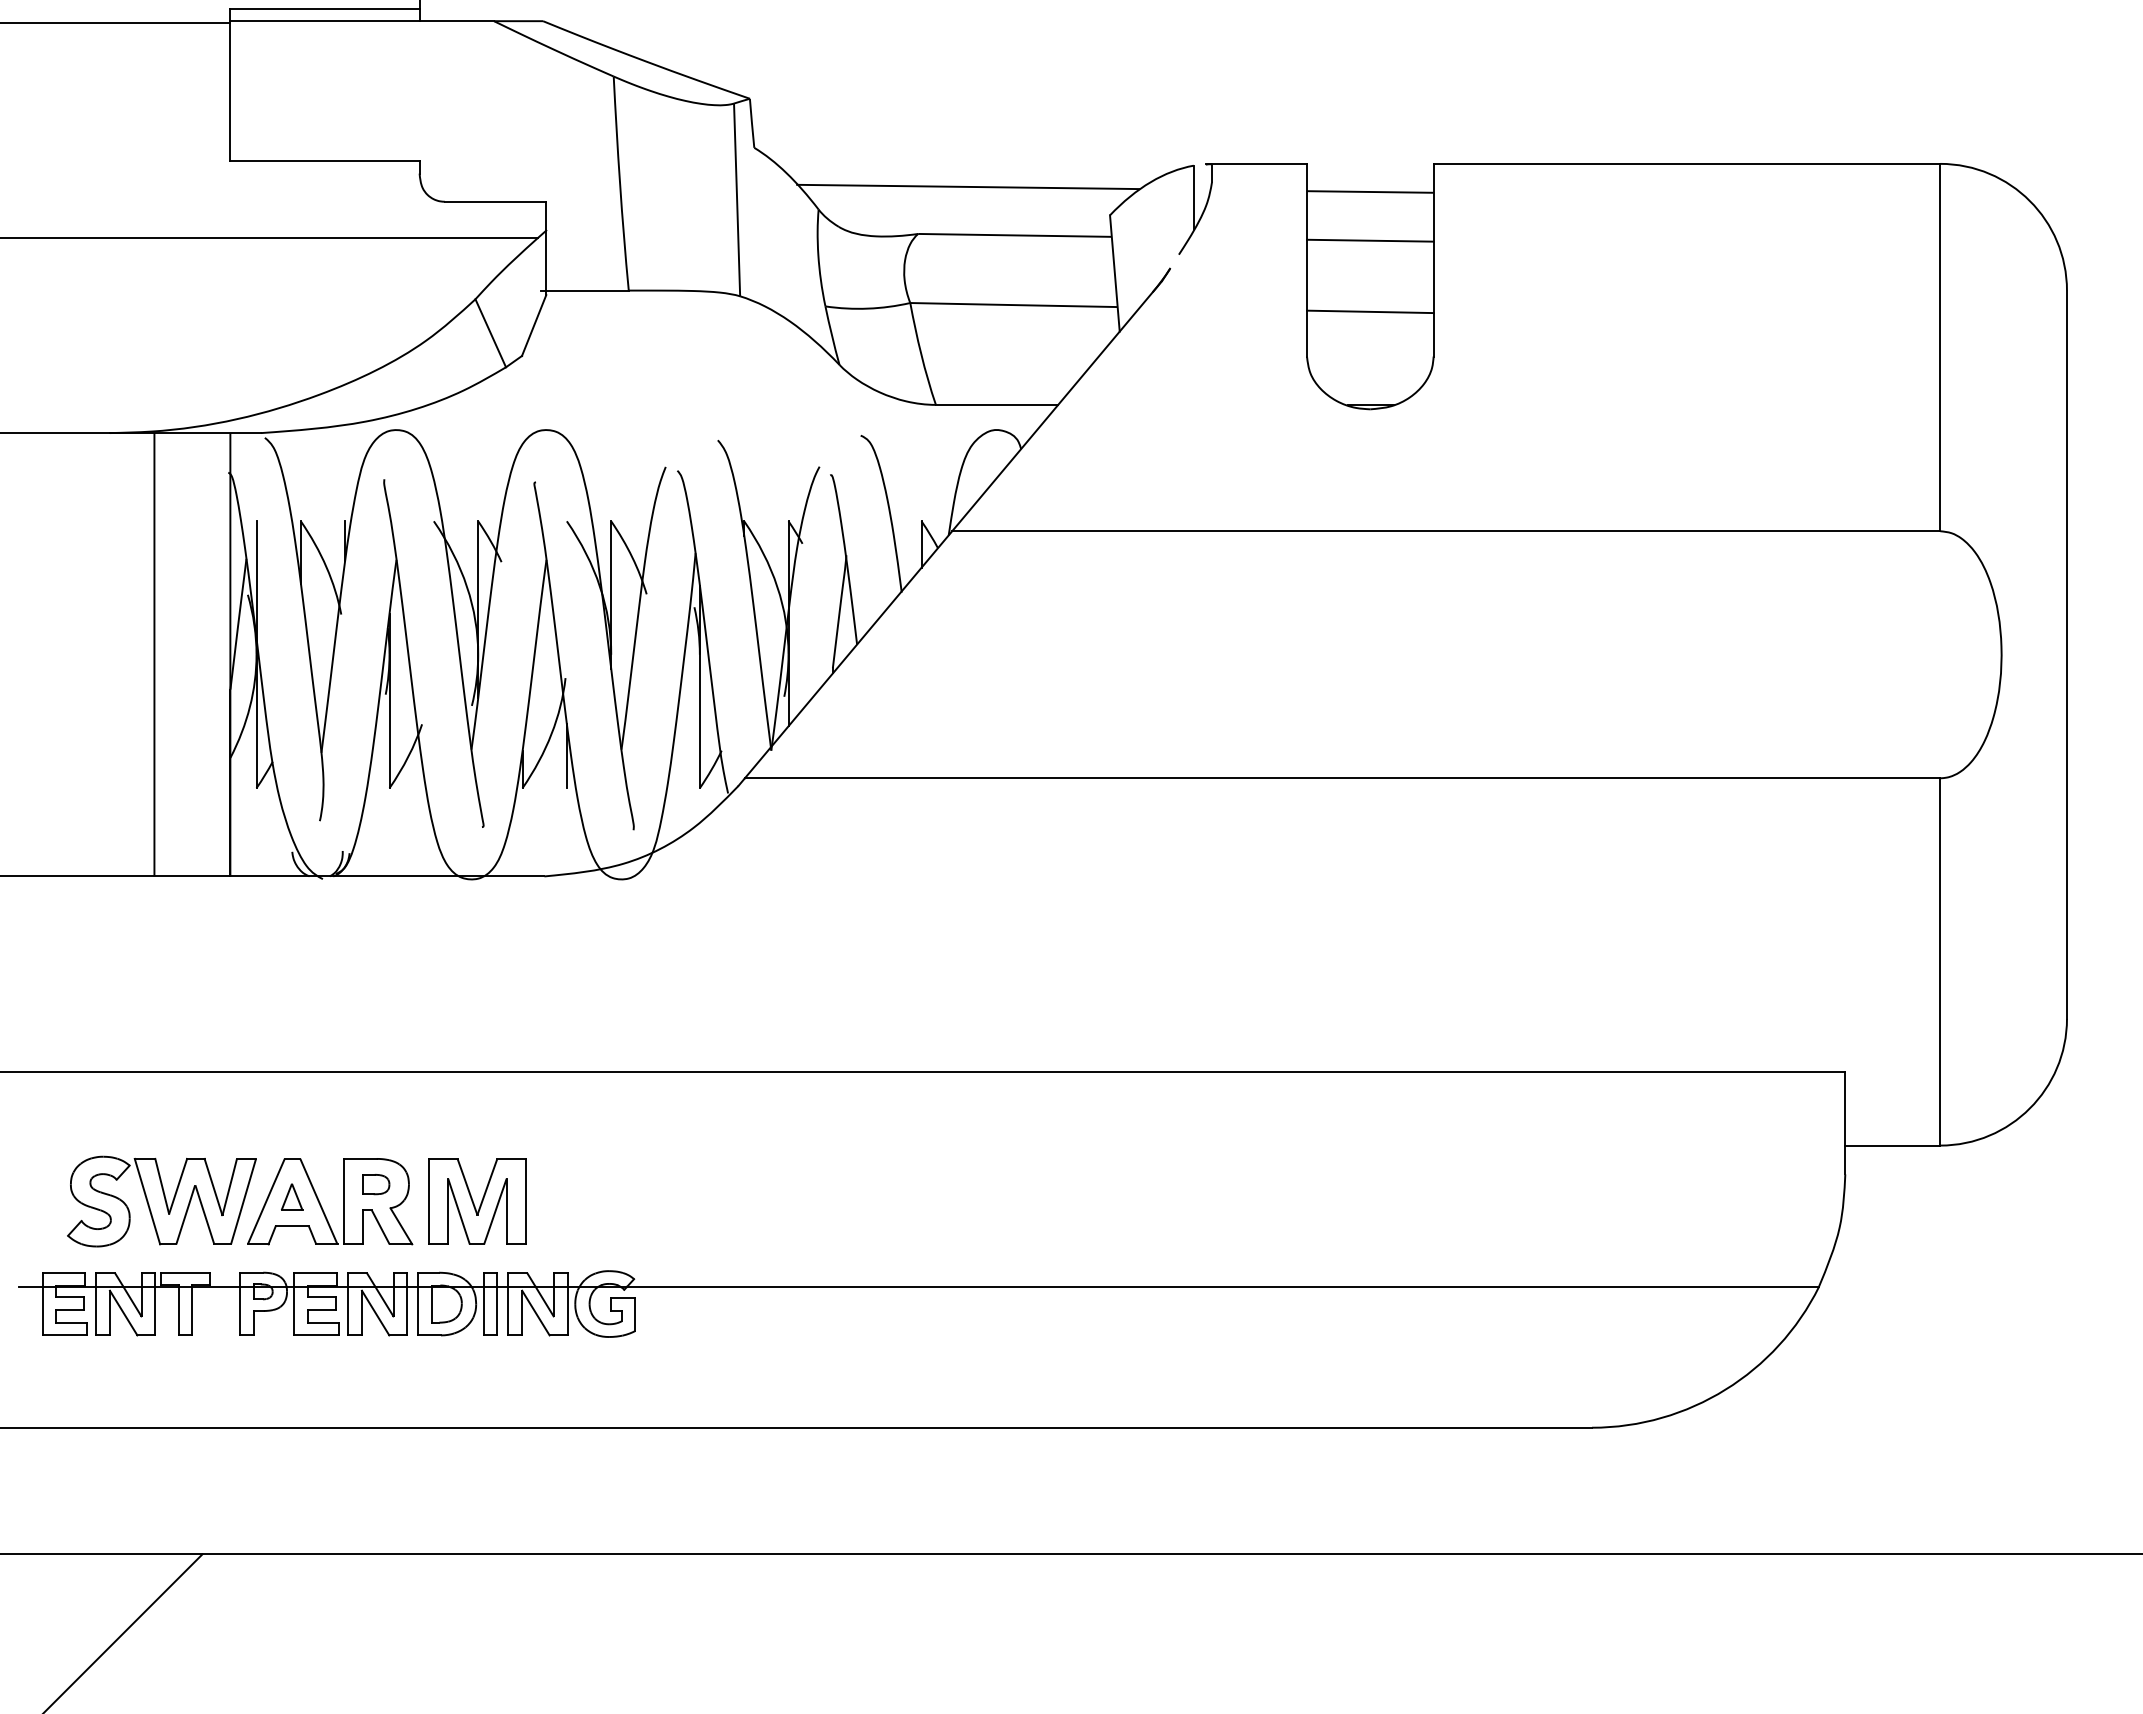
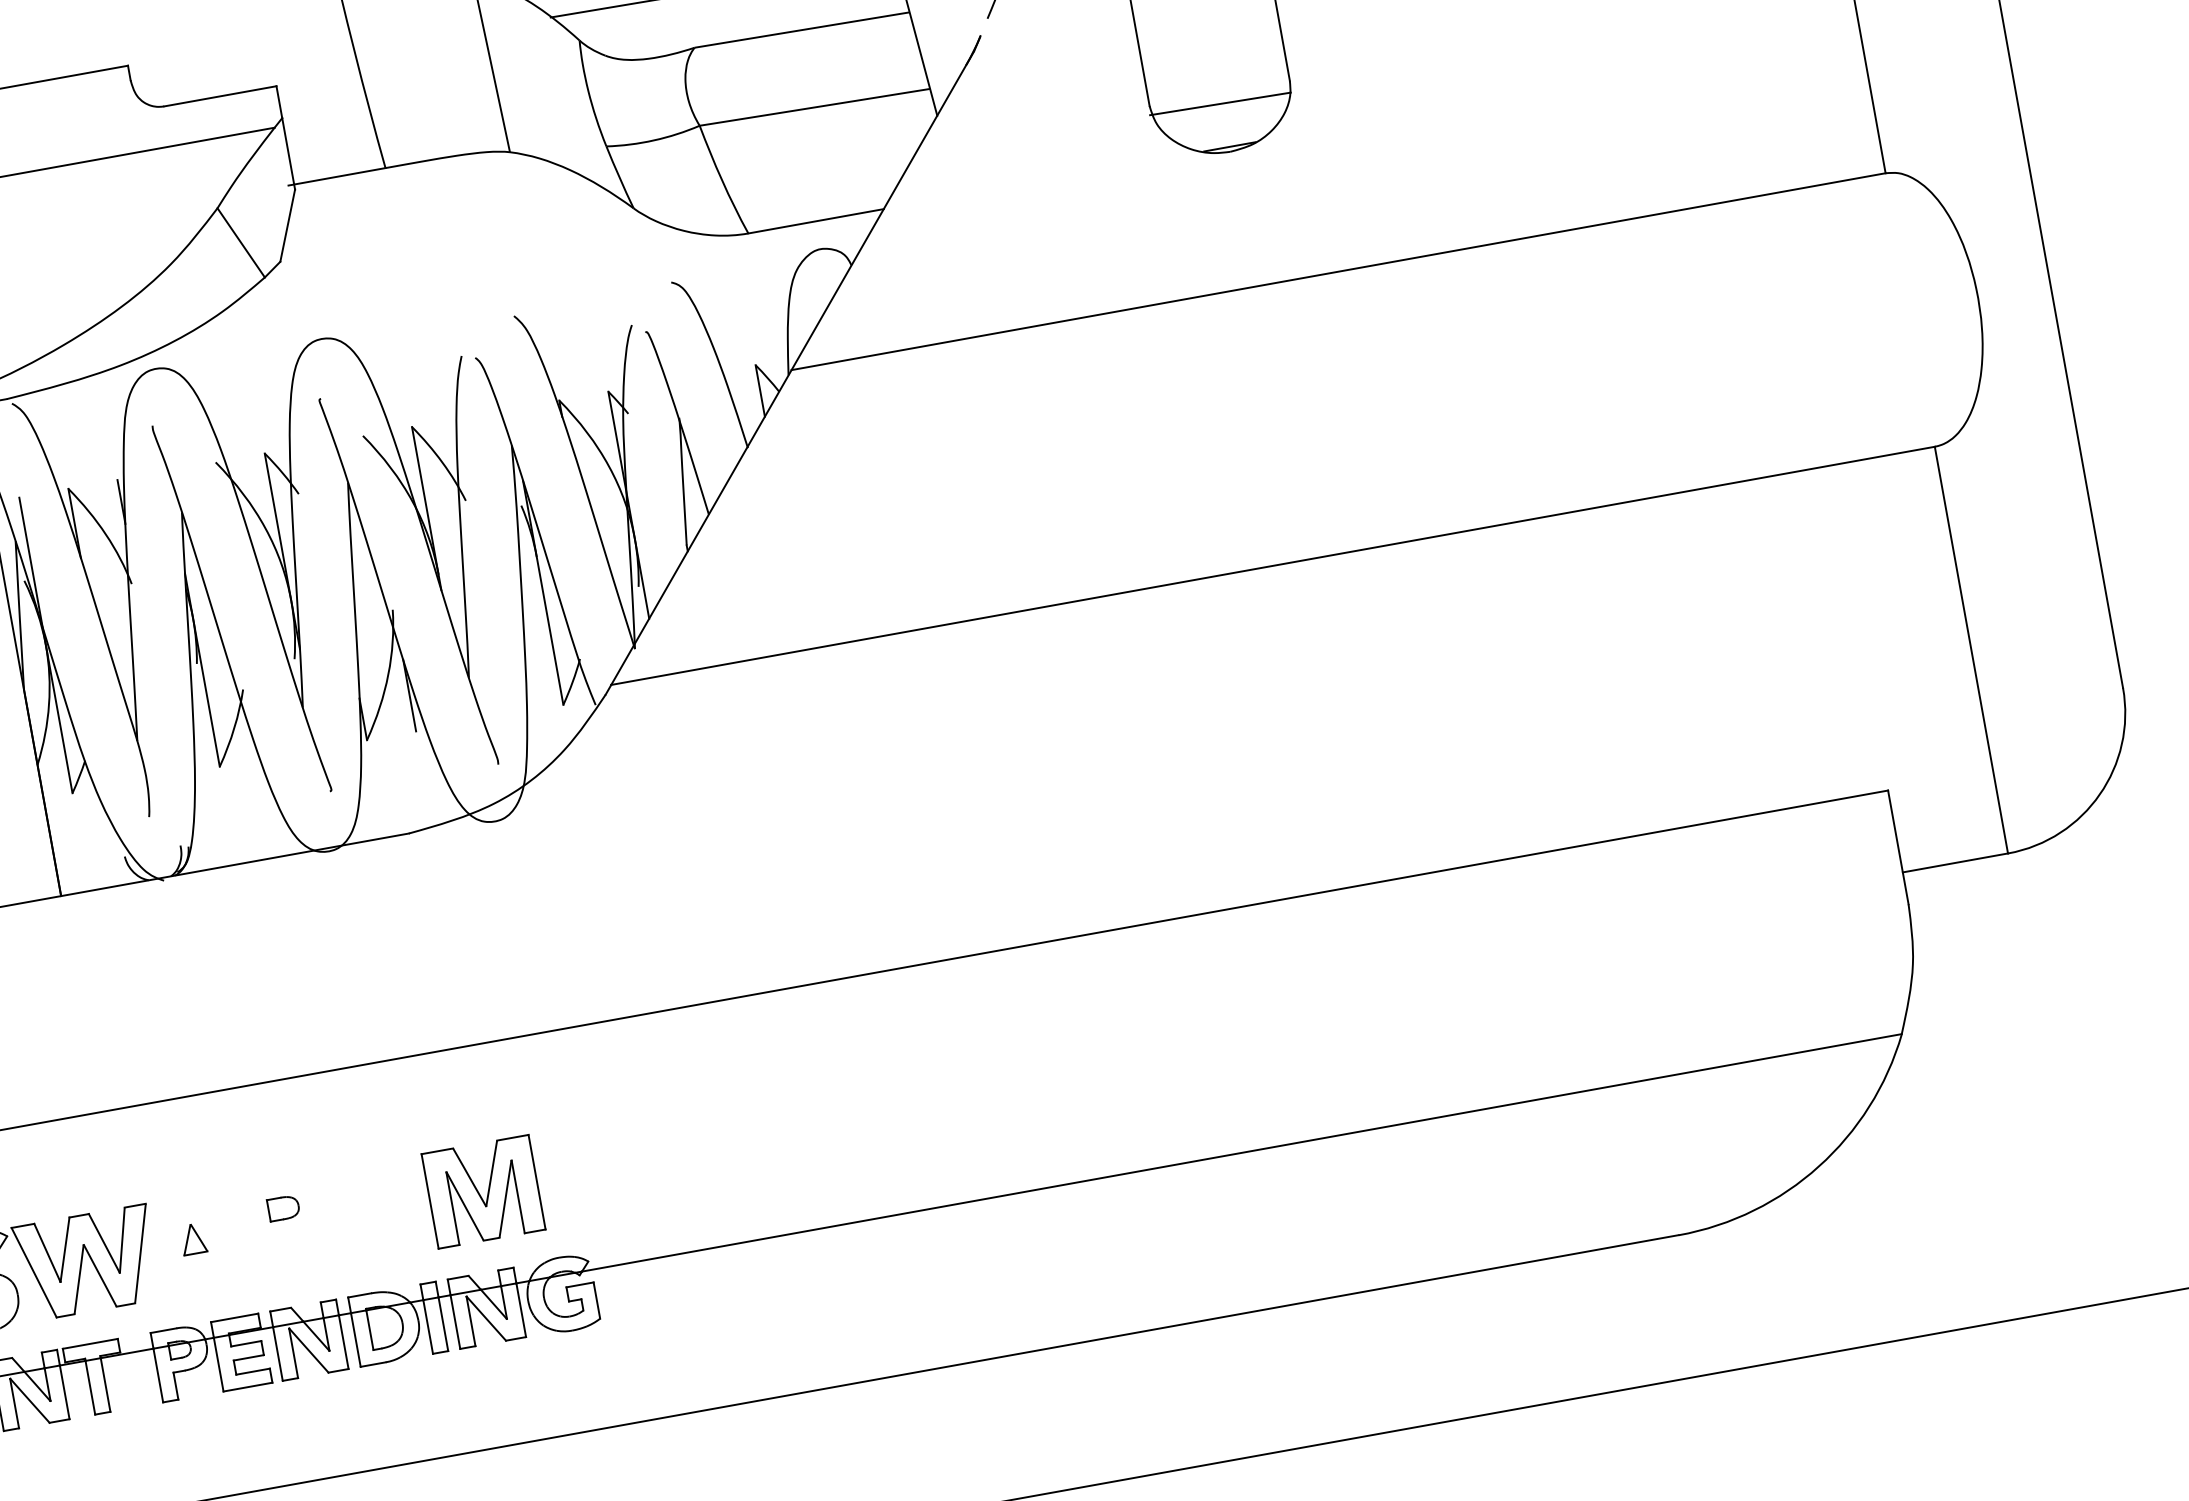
line: (1369, 311) -> (1219, 103), moved
part: (477, 1201) -> (483, 1191), moved
part: (321, 1204) -> (227, 1241), removed

